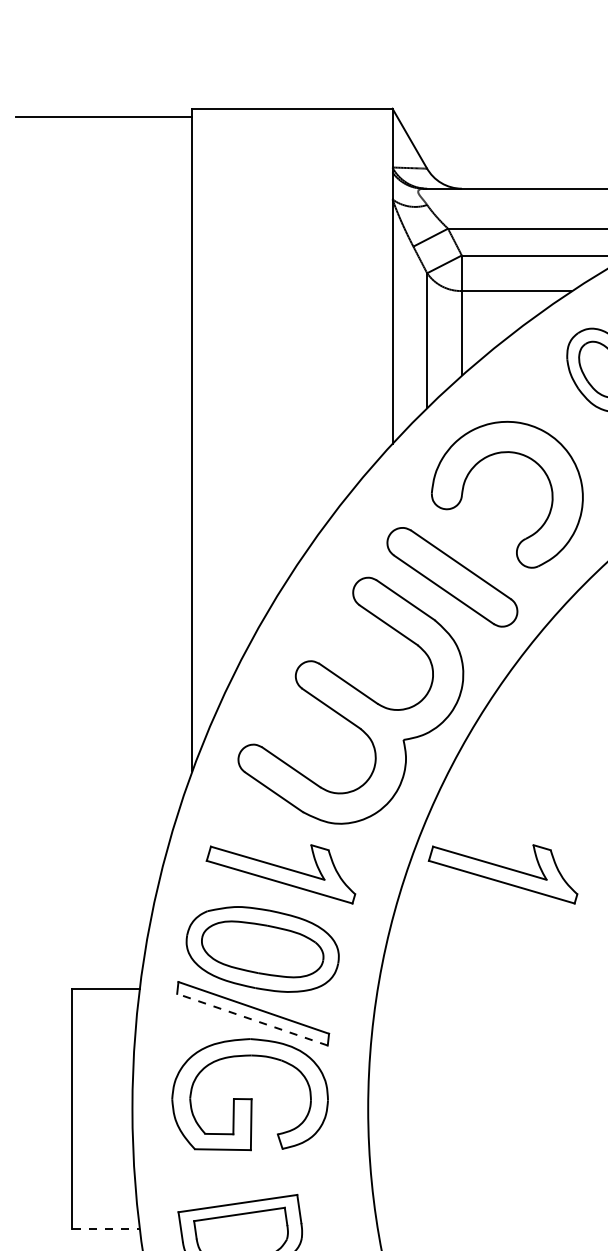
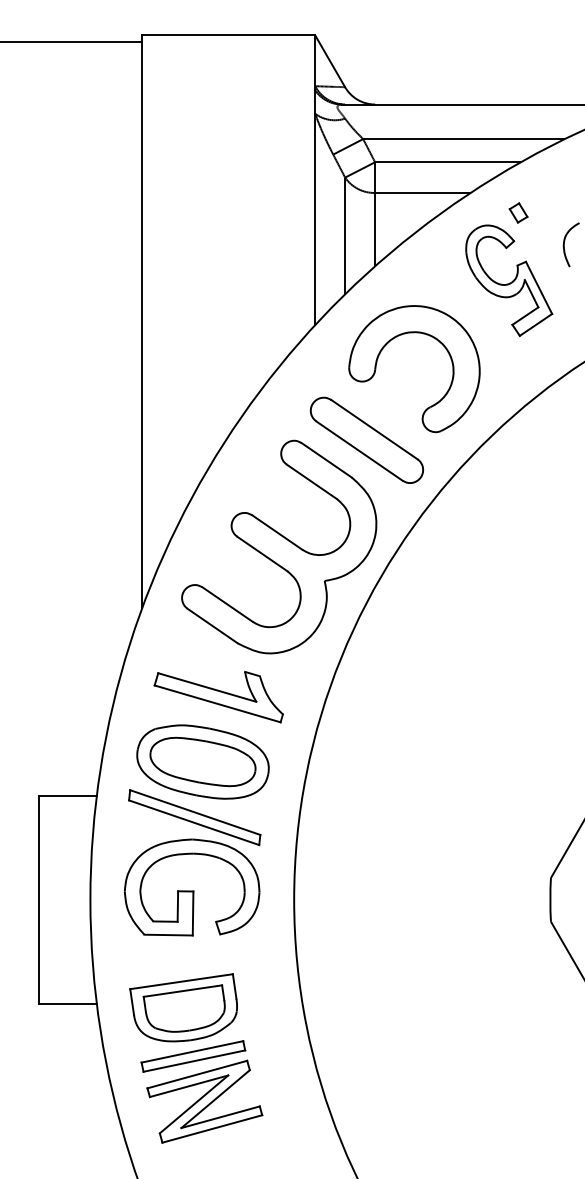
part: (502, 873) -> (410, 696), removed
line: (252, 1019) -> (194, 822), dashed -> solid
line: (107, 1228) -> (68, 1003), dashed -> solid

